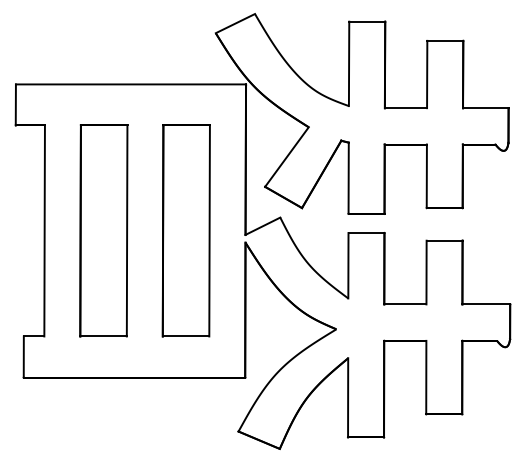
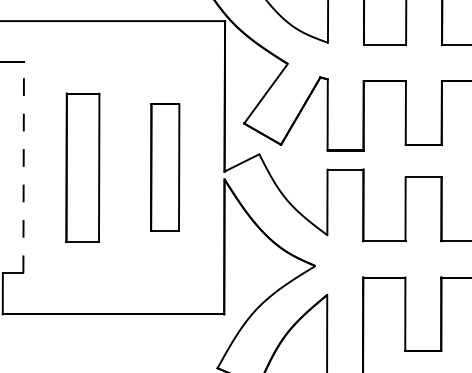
line: (44, 230) -> (23, 167), solid -> dashed
part: (103, 230) -> (82, 167), size x0.7
part: (185, 230) -> (164, 167), size x0.6

